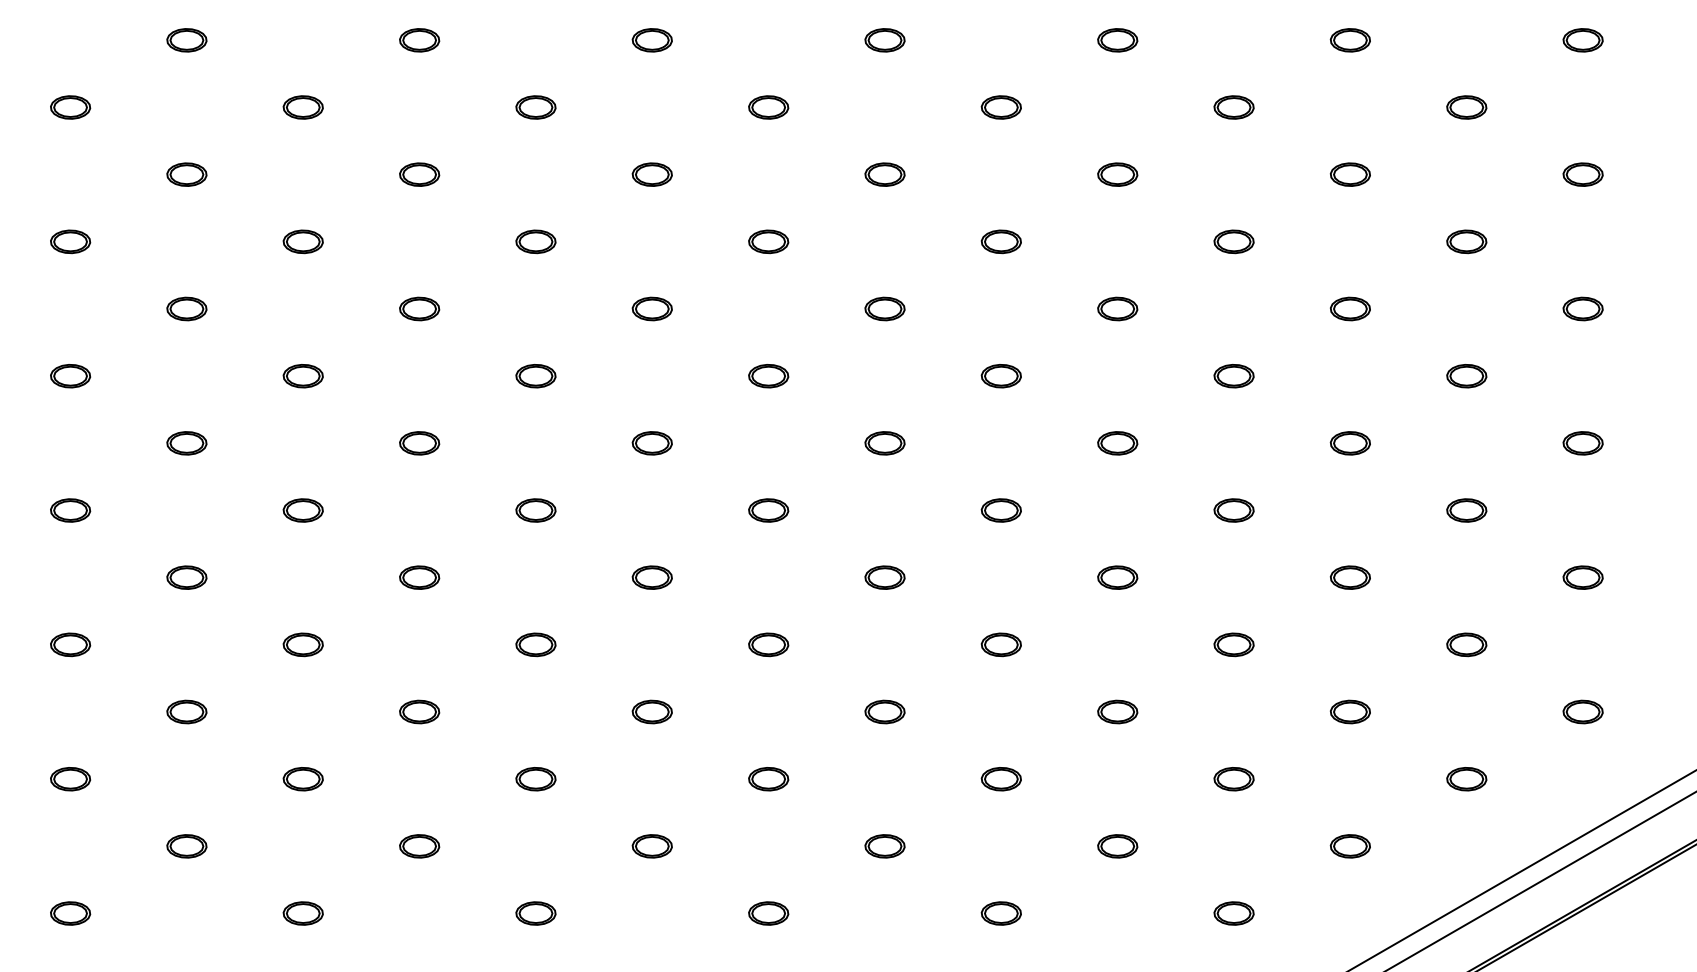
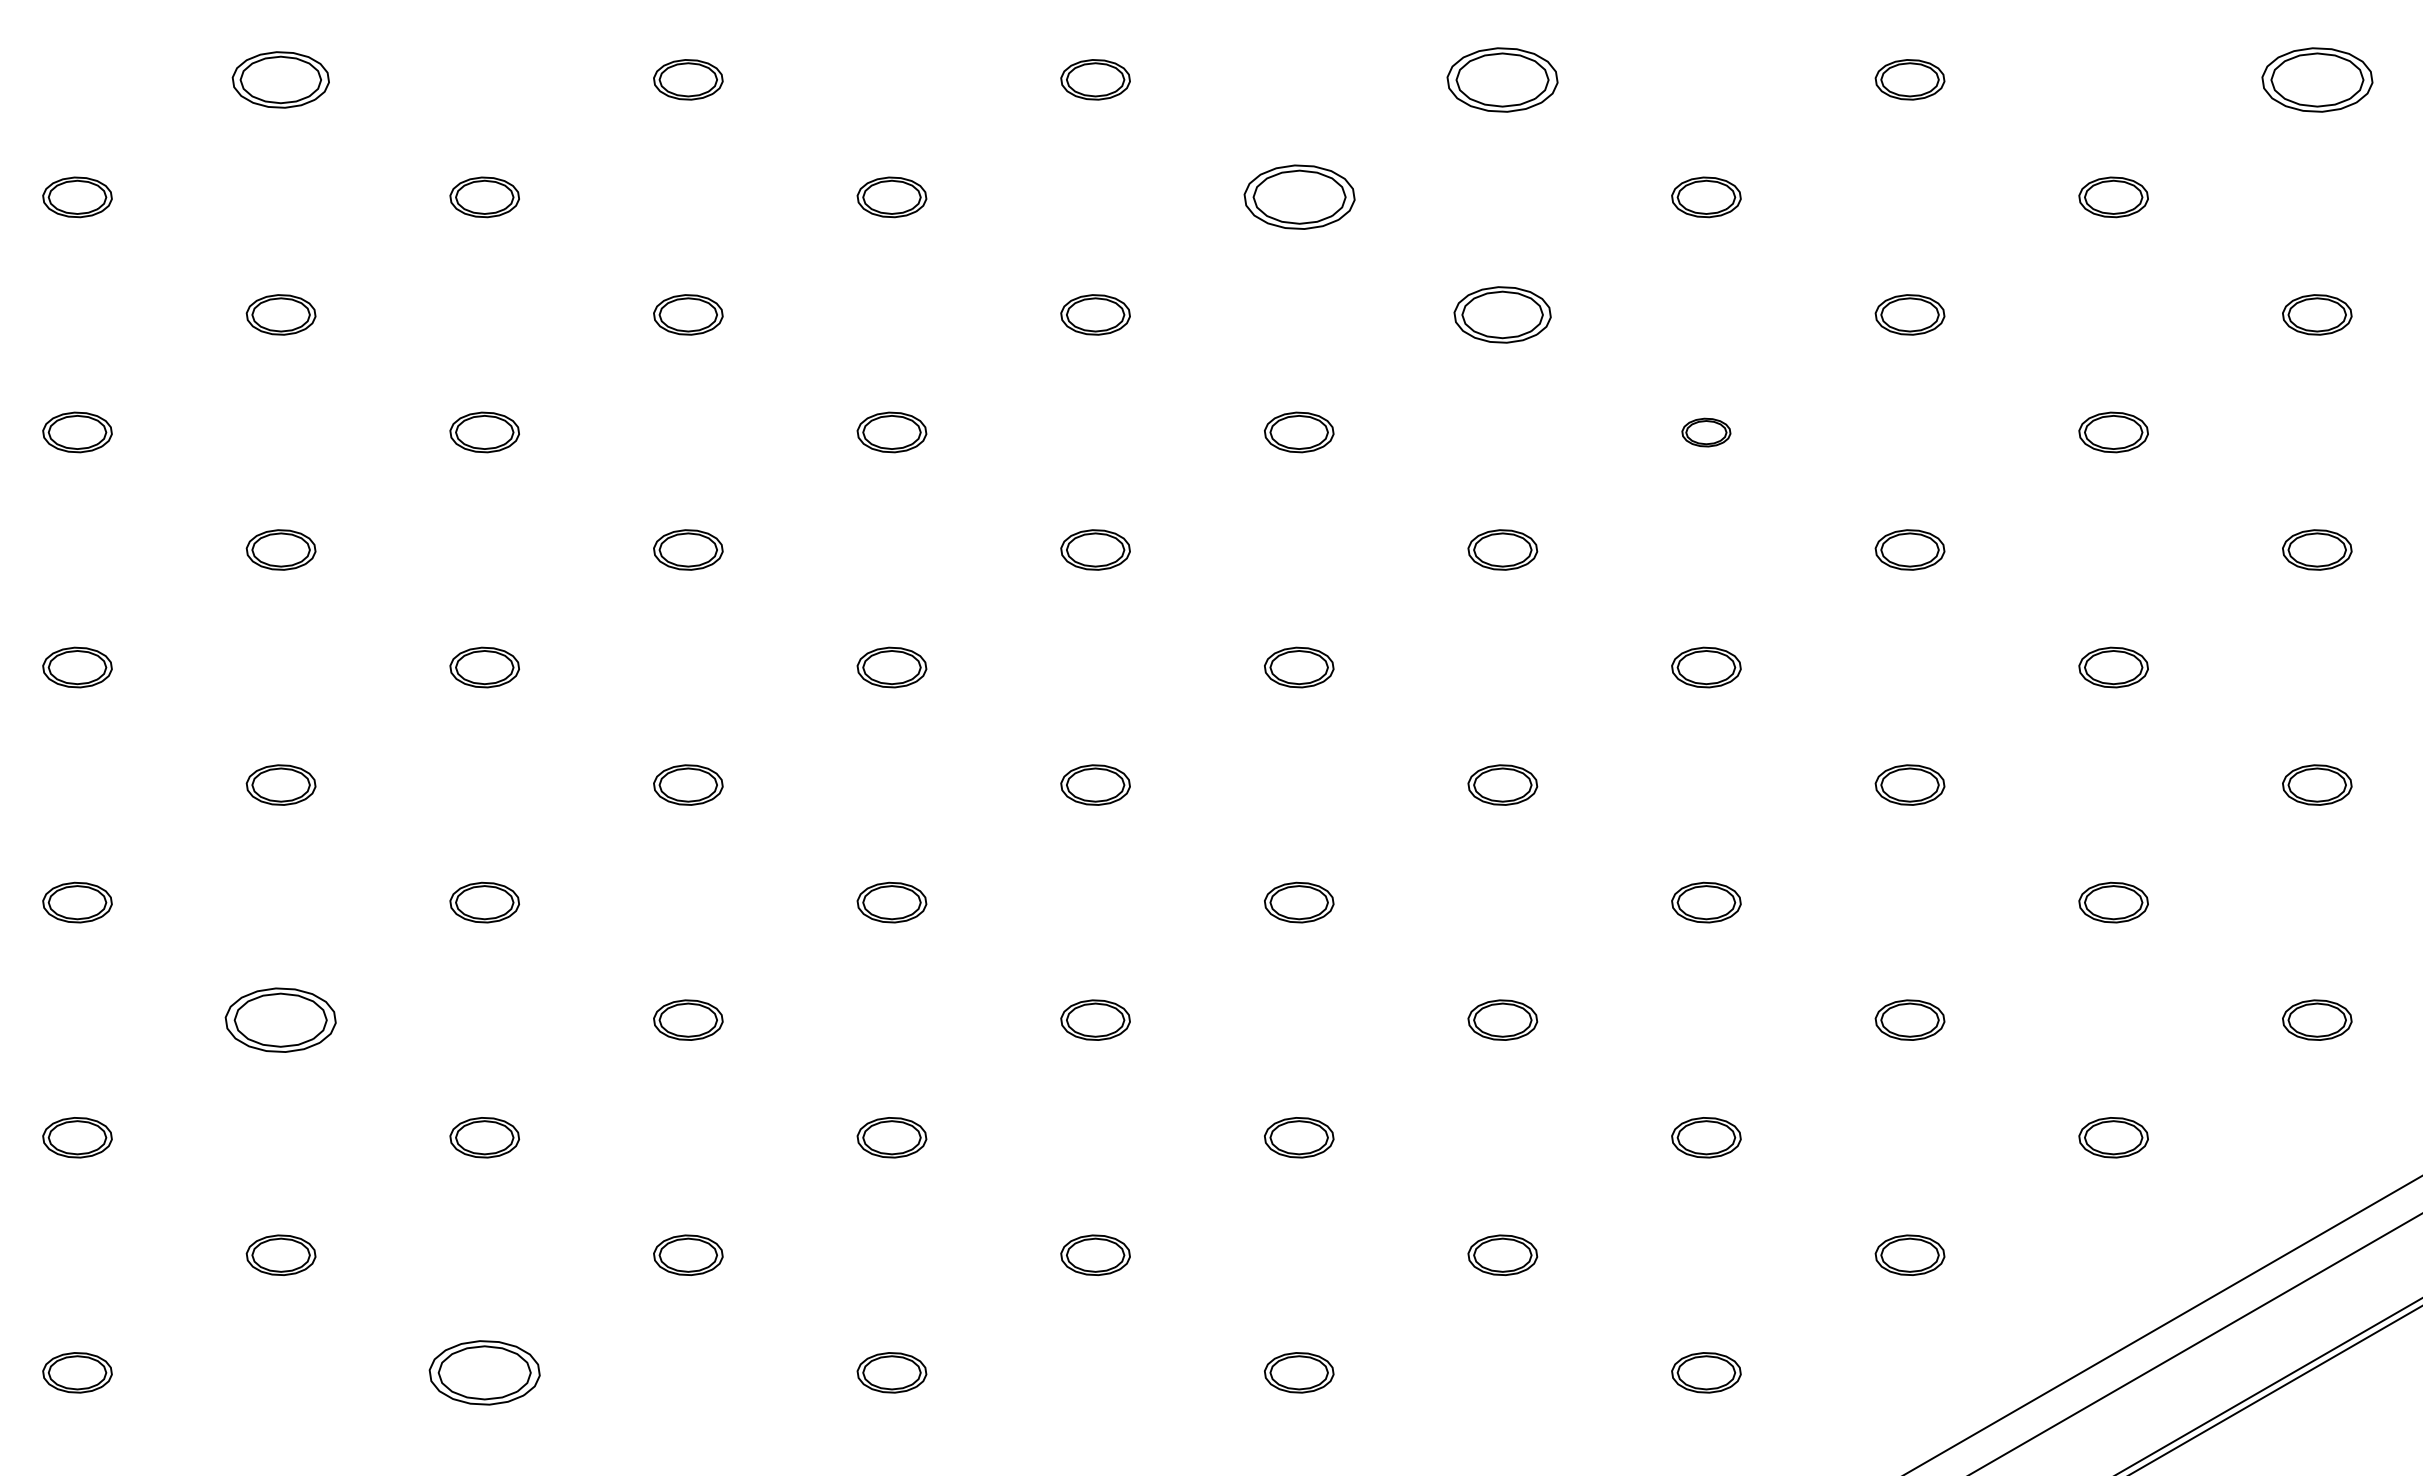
part: (419, 174) -> (280, 79), size x1.4
part: (1117, 174) -> (1502, 79), size x1.6
part: (1582, 174) -> (2316, 79), size x1.6
part: (1000, 241) -> (1297, 196), size x1.6
part: (1117, 308) -> (1502, 314), size x1.4
part: (1233, 376) -> (1705, 433), size x0.7
part: (419, 711) -> (280, 1019), size x1.6
part: (535, 913) -> (483, 1372), size x1.6

